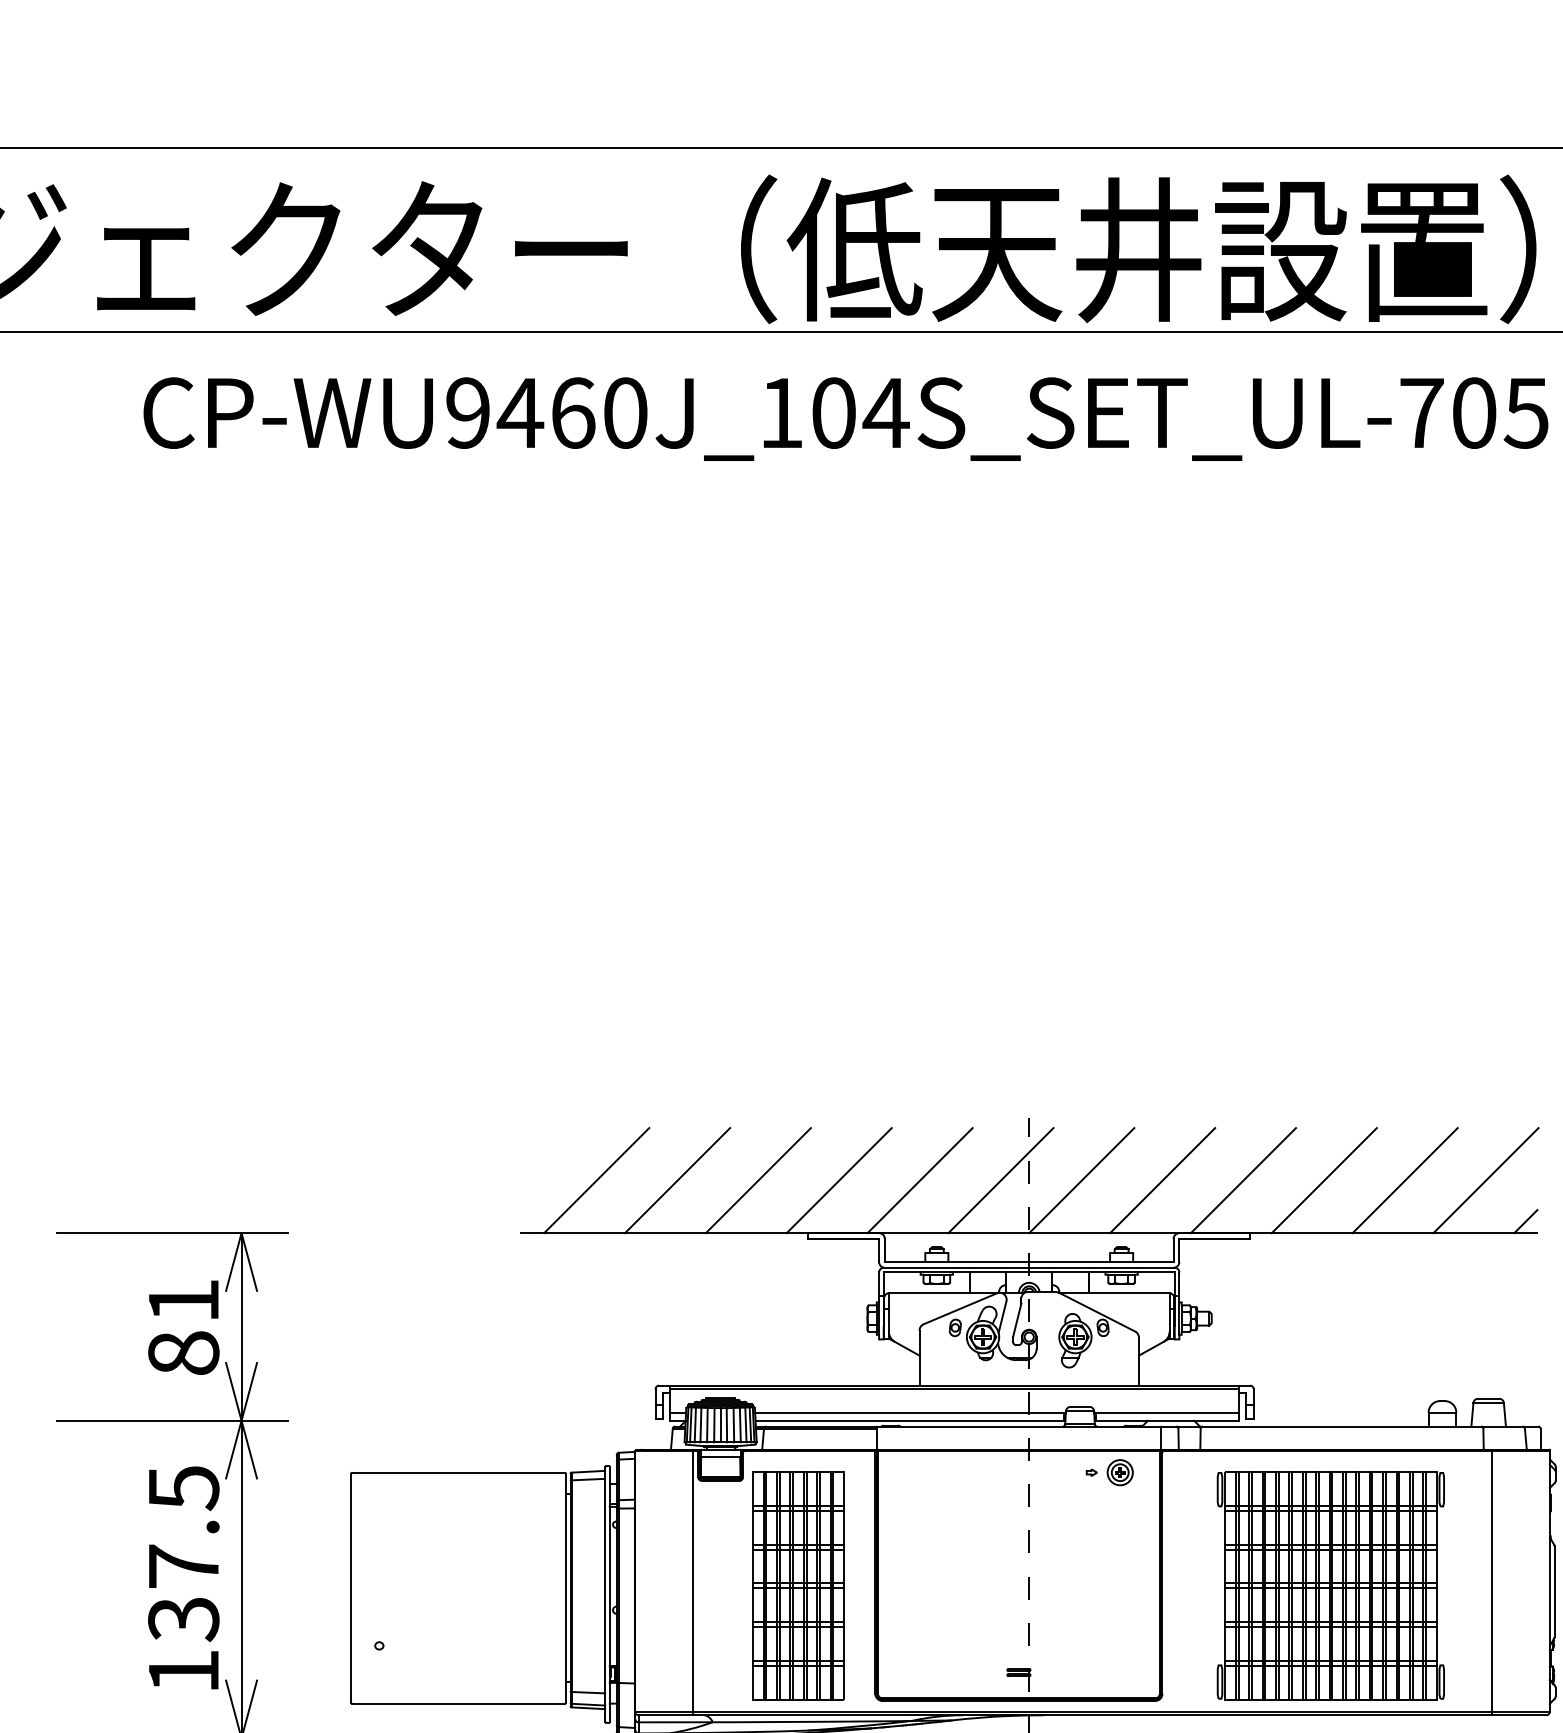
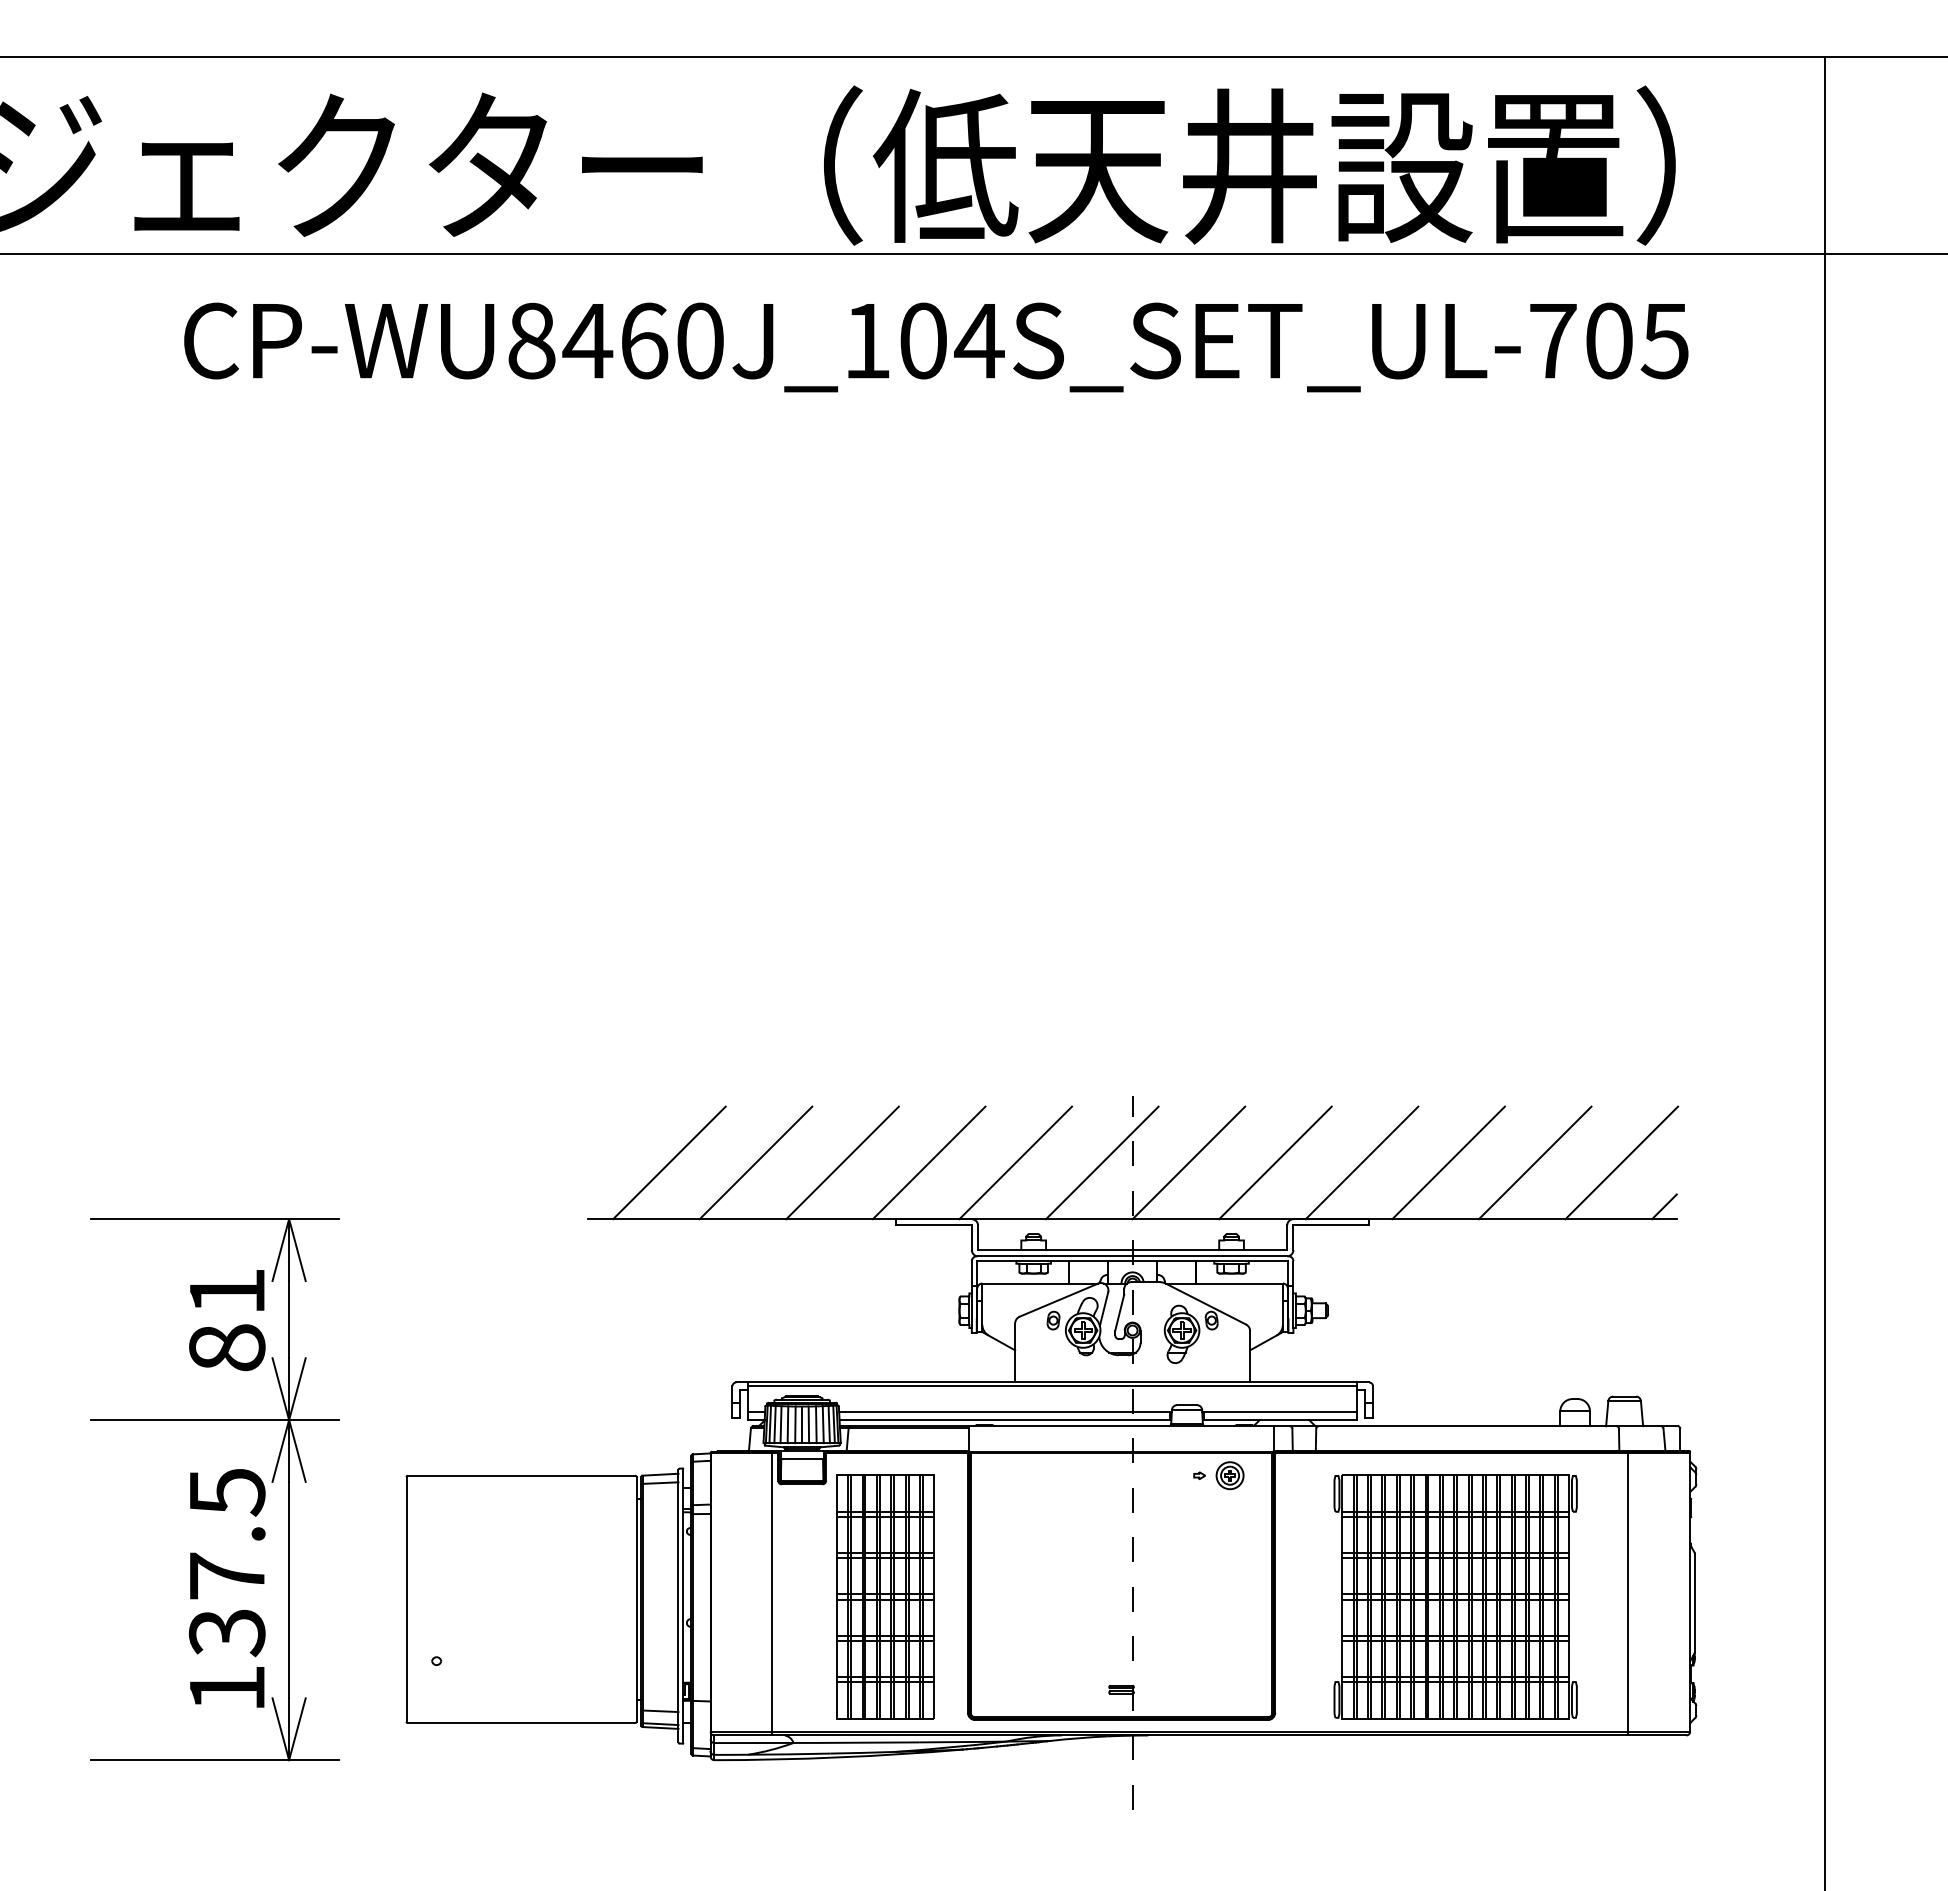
text: (467, 412) -> (531, 340), CP-WU9460J_104S_SET_UL-705 -> CP-WU8460J_104S_SET_UL-705

